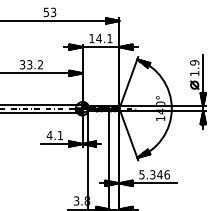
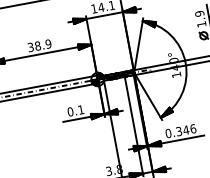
text: (35, 64) -> (43, 44), 33.2 -> 38.9
text: (49, 135) -> (70, 111), 4.1 -> 0.1
text: (141, 174) -> (167, 133), 5.346 -> 0.346

